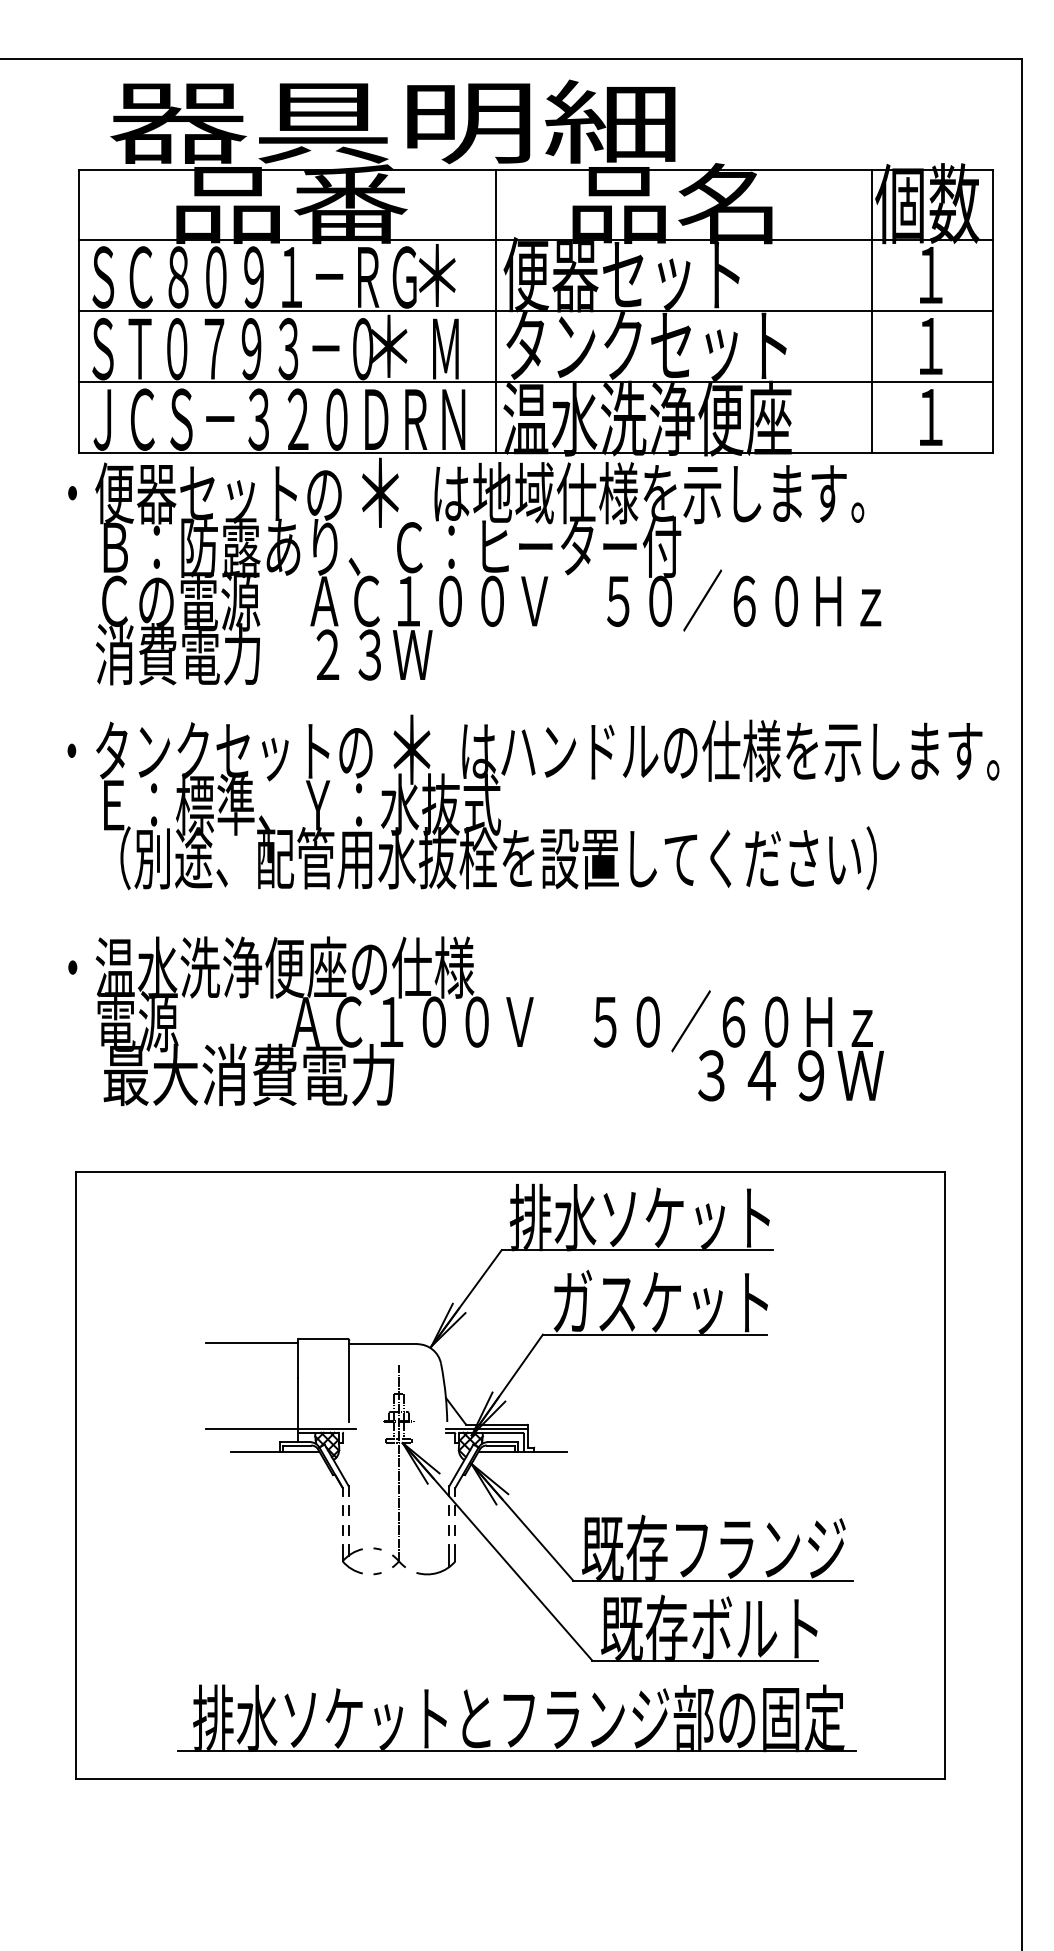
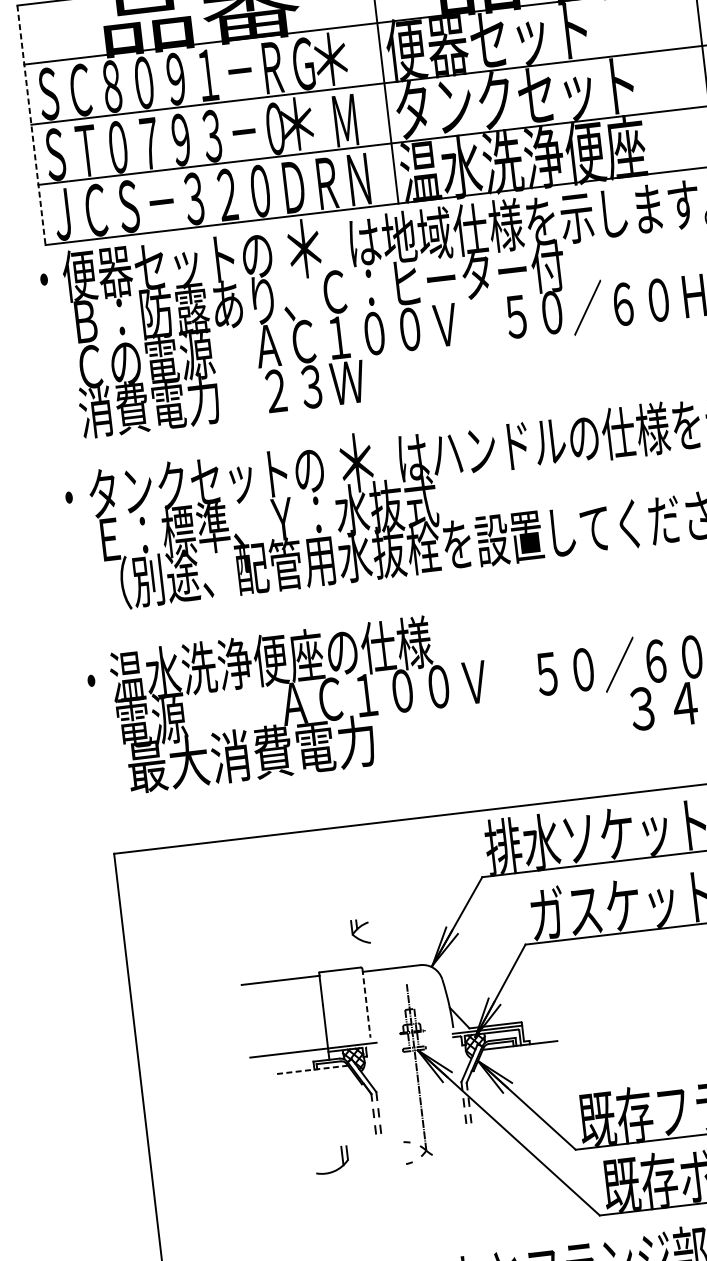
line: (78, 311) -> (31, 125), solid -> dashed
line: (349, 1381) -> (366, 1003), solid -> dashed
line: (274, 1451) -> (310, 1070), solid -> dashed
part: (352, 1559) -> (360, 932), moved
part: (438, 1571) -> (334, 1170), moved

